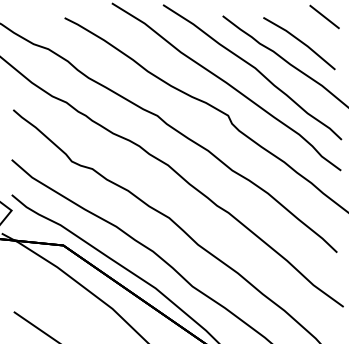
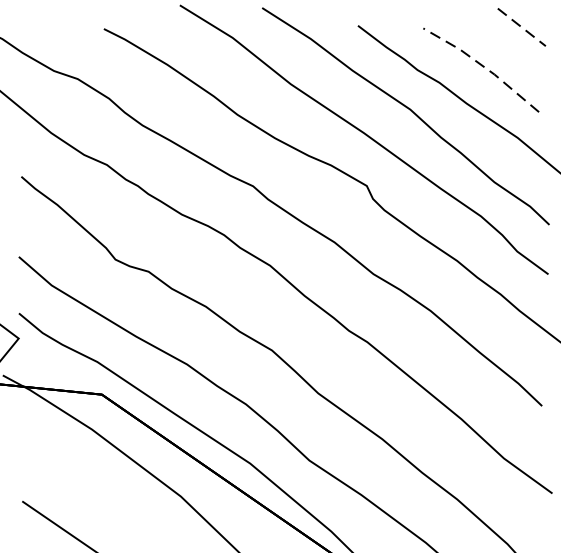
line: (324, 17) -> (521, 28), solid -> dashed
line: (300, 41) -> (483, 66), solid -> dashed

